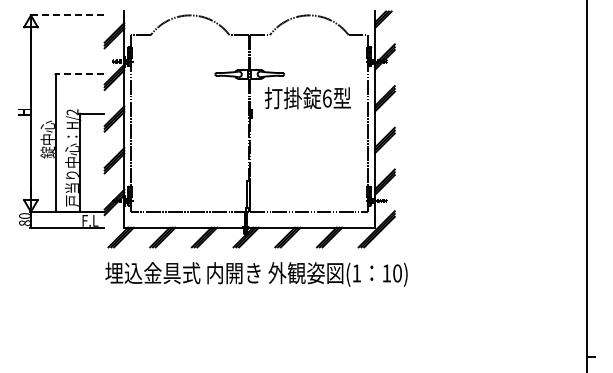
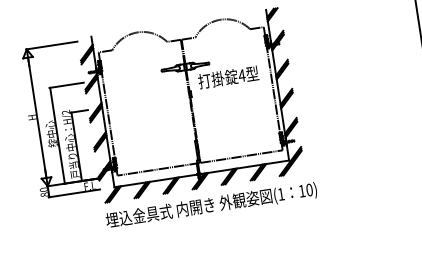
line: (66, 15) -> (51, 45), dashed -> solid
line: (79, 74) -> (66, 85), dashed -> solid
text: (326, 98) -> (241, 75), 6 -> 4

